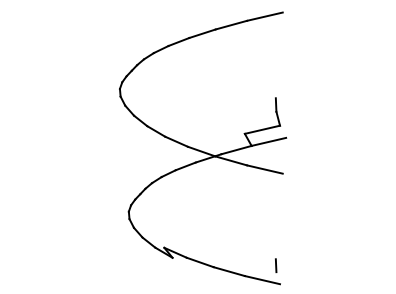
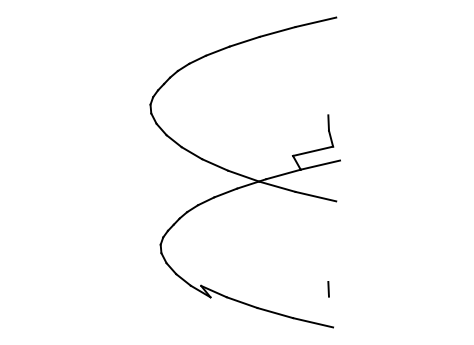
line: (275, 265) -> (328, 289), moved

